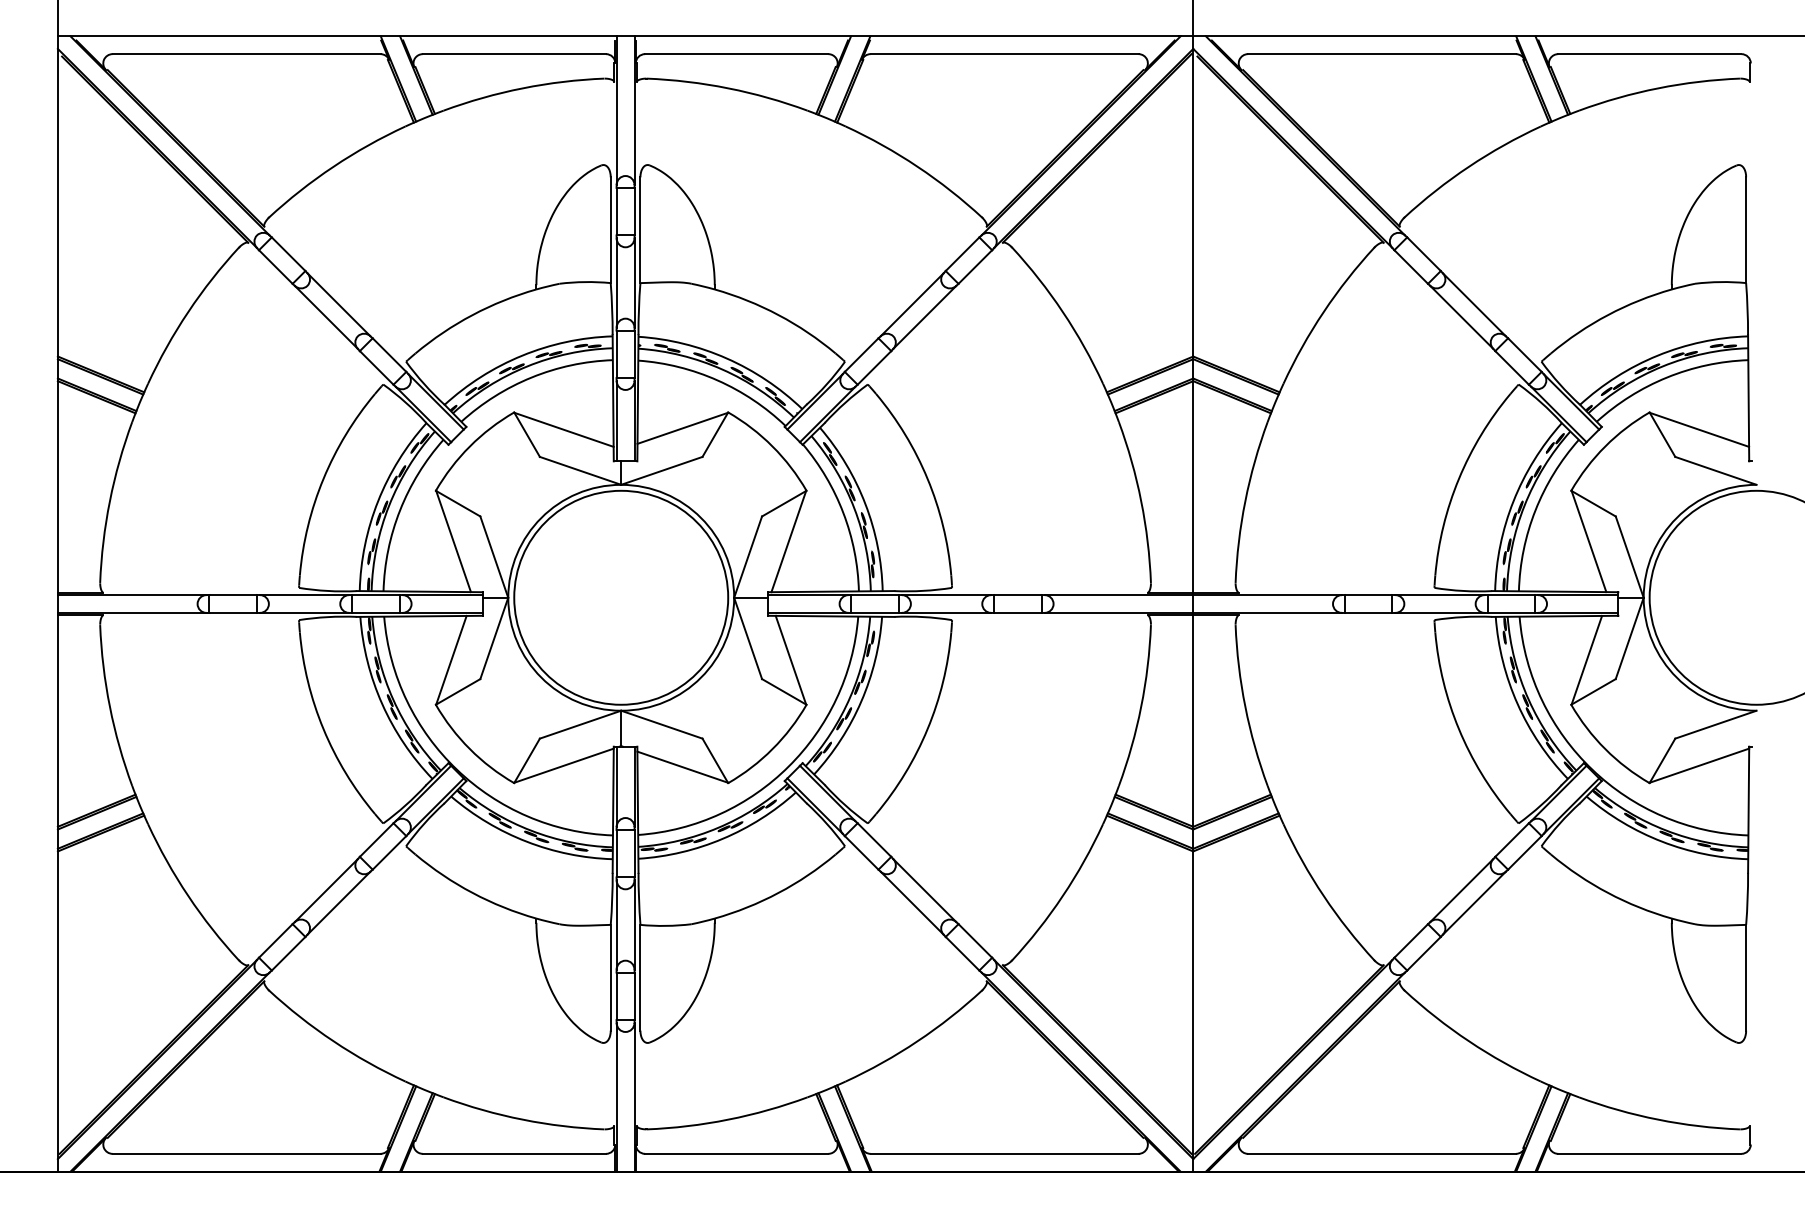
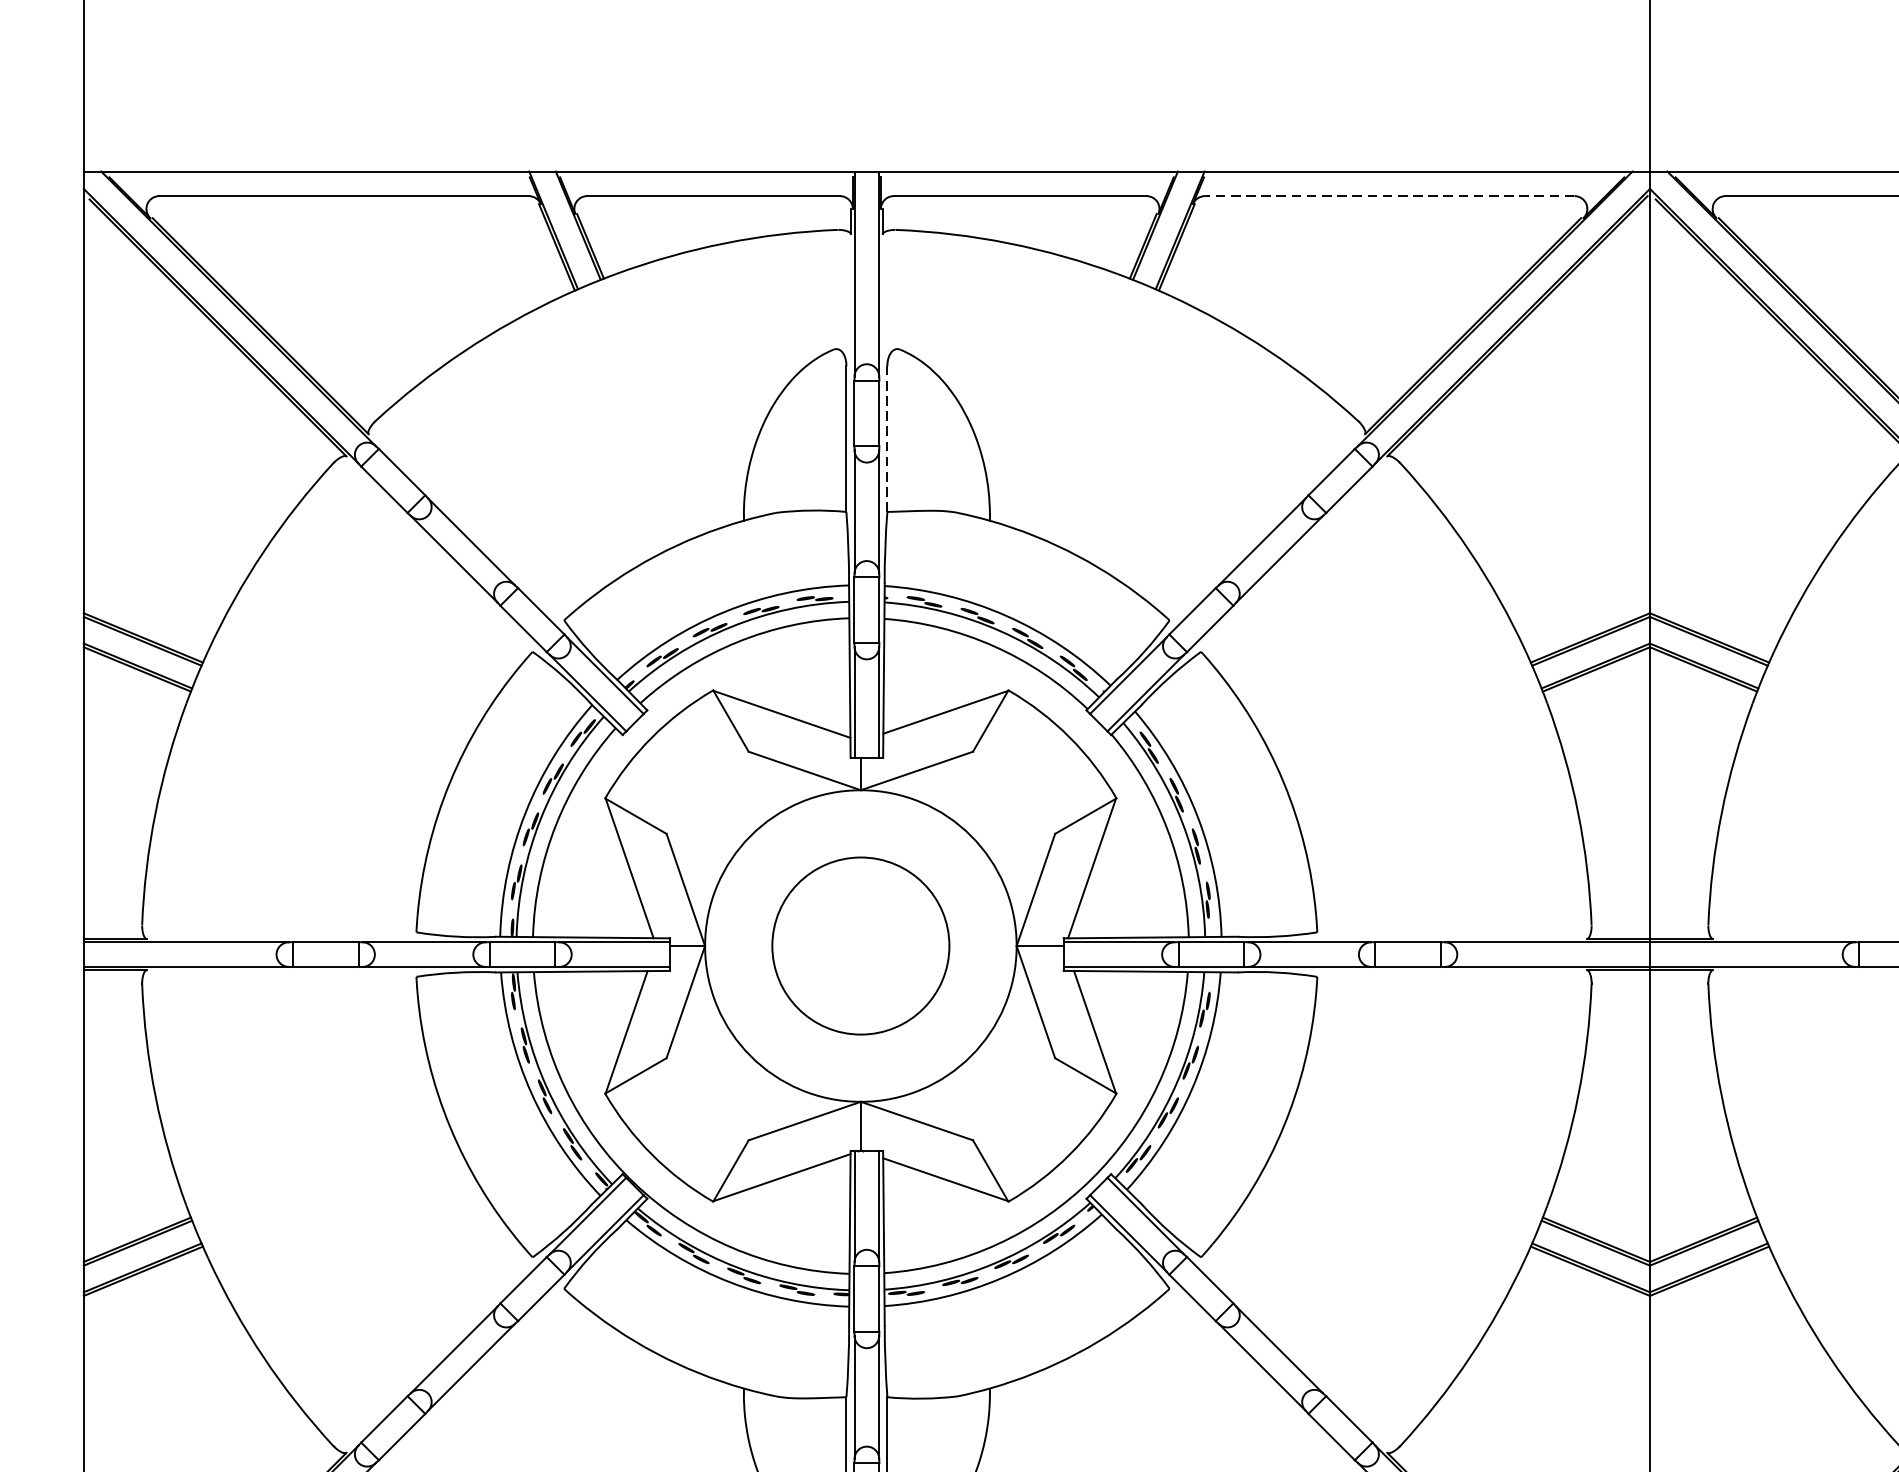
line: (1004, 54) -> (1389, 196), solid -> dashed
line: (640, 230) -> (887, 439), solid -> dashed
circle: (621, 597) -> (861, 945), size x0.6

